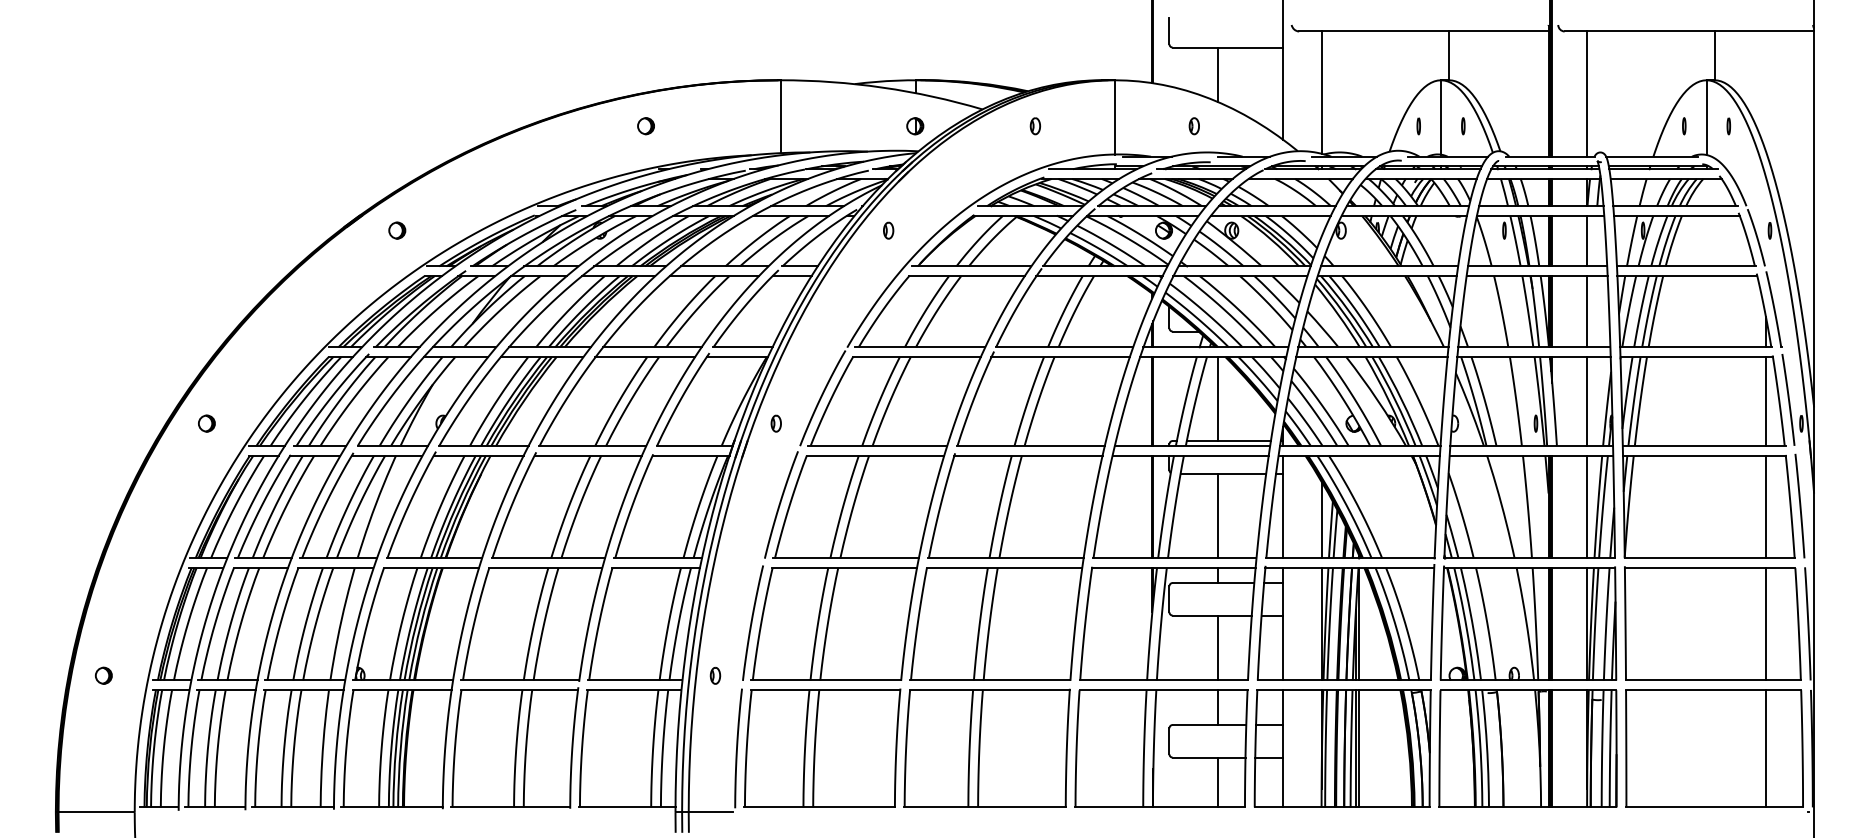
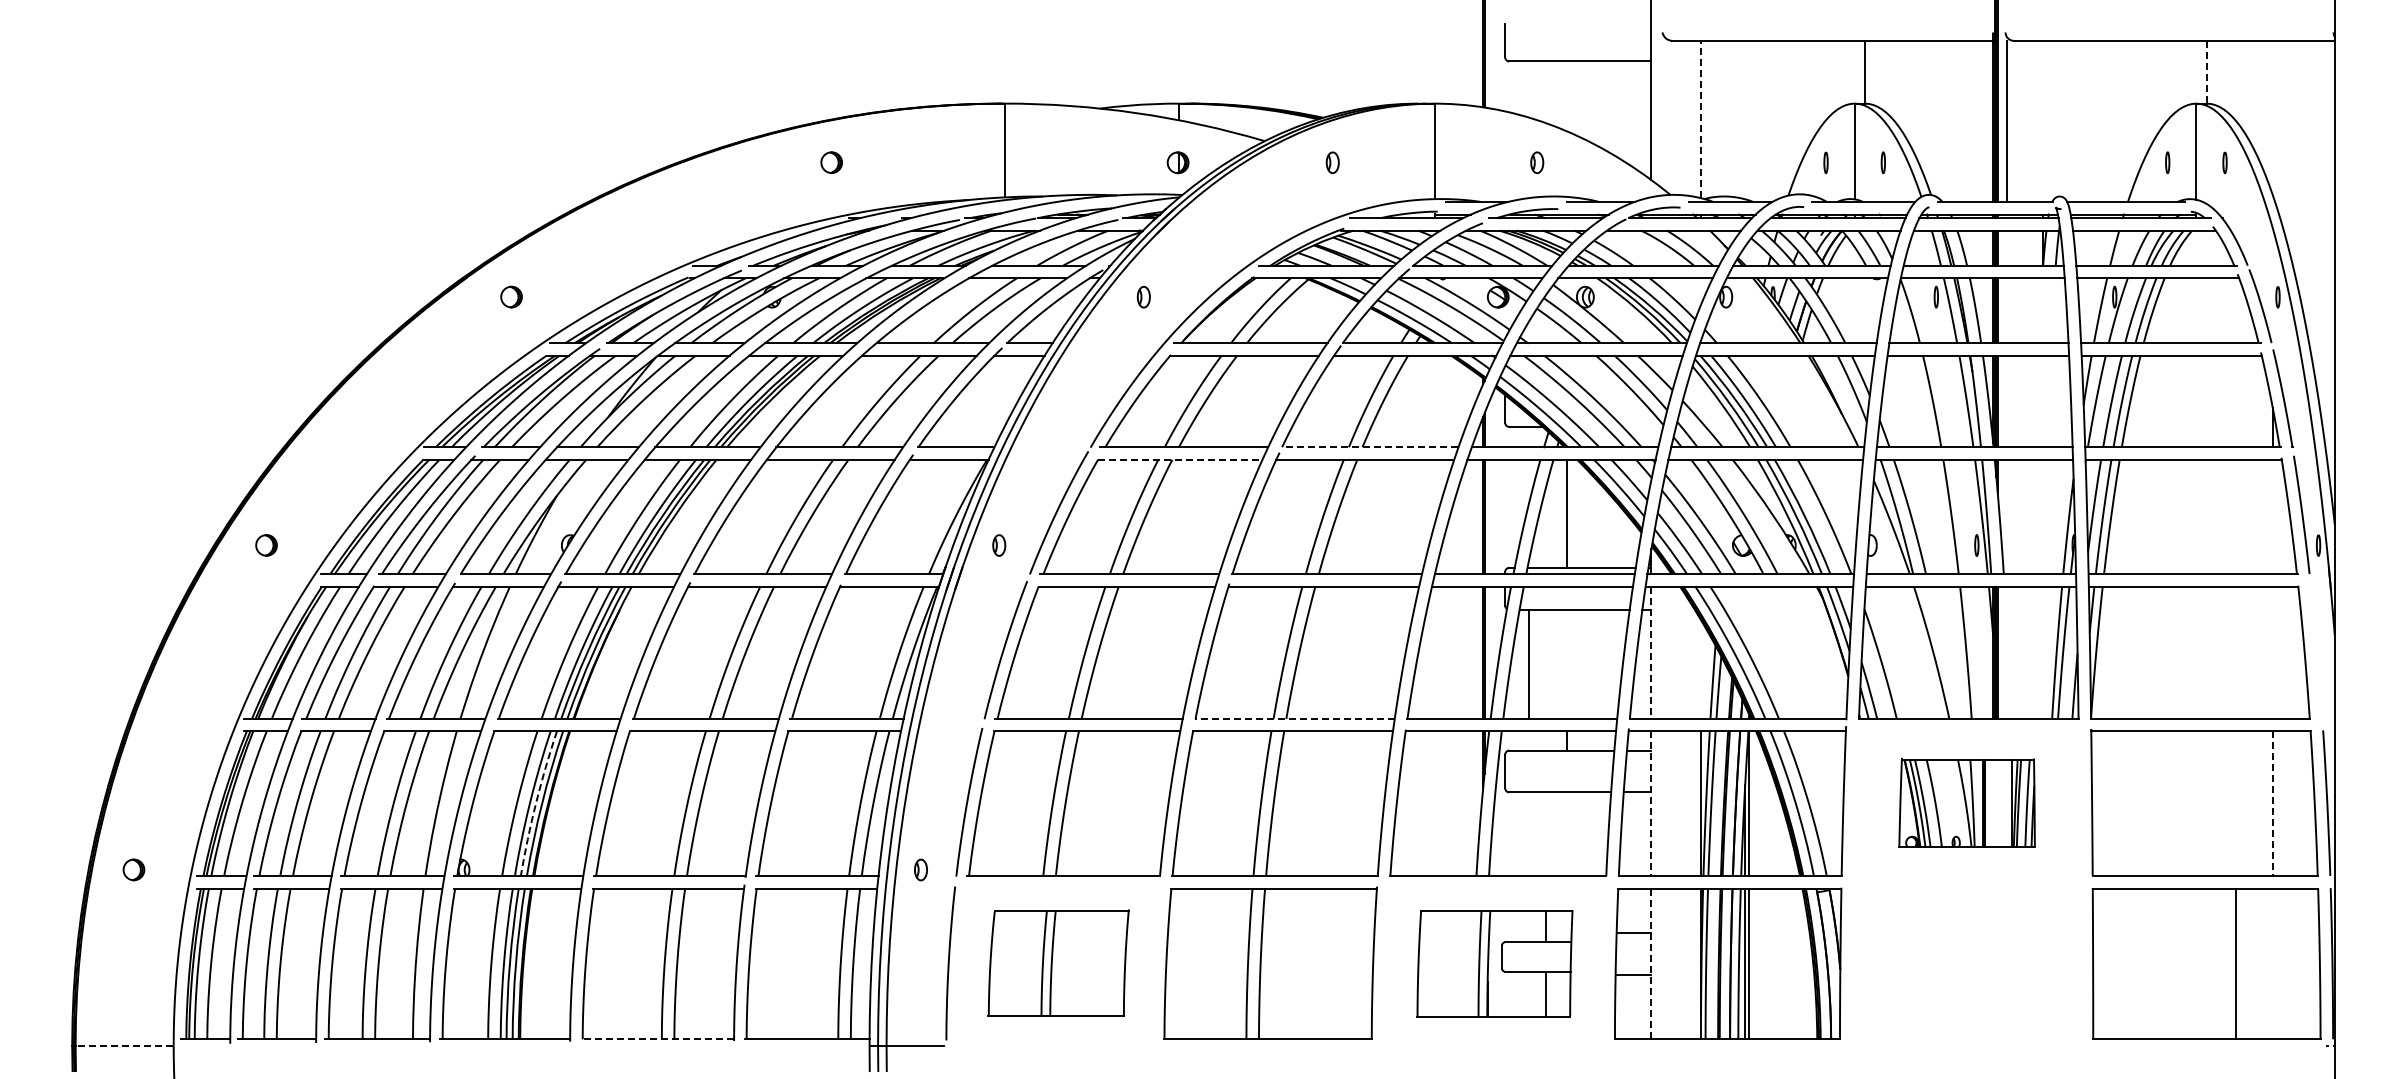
line: (1714, 56) -> (2206, 72), solid -> dashed
line: (1217, 74) -> (1567, 96), removed
line: (1321, 92) -> (1701, 119), solid -> dashed
line: (1586, 94) -> (2006, 121), moved
line: (1586, 241) -> (2042, 310), removed
line: (1586, 311) -> (2042, 401), removed
line: (1063, 347) -> (1369, 447), solid -> dashed
line: (917, 356) -> (1180, 459), solid -> dashed
line: (1586, 401) -> (2042, 516), removed
line: (1765, 401) -> (2272, 516), removed
line: (1586, 506) -> (2042, 652), removed
line: (1765, 506) -> (2272, 652), removed
line: (1799, 506) -> (2316, 651), removed
line: (1283, 507) -> (1651, 653), solid -> dashed
line: (1217, 515) -> (1529, 663), moved
line: (1321, 520) -> (1701, 669), removed
line: (1005, 558) -> (1294, 718), solid -> dashed
part: (1527, 623) -> (1966, 802), size x0.6
arc: (416, 624) -> (536, 803), solid -> dashed
line: (1283, 624) -> (1651, 804), solid -> dashed
line: (1765, 624) -> (2272, 804), solid -> dashed
line: (1217, 647) -> (1567, 833), removed
part: (822, 747) -> (1058, 962), size x0.7
part: (1161, 748) -> (1494, 963), size x0.7
part: (1527, 748) -> (1966, 963), removed
line: (1765, 748) -> (2235, 963), moved
line: (1283, 749) -> (1651, 964), solid -> dashed
line: (510, 807) -> (657, 1039), solid -> dashed
line: (96, 812) -> (124, 1045), solid -> dashed

